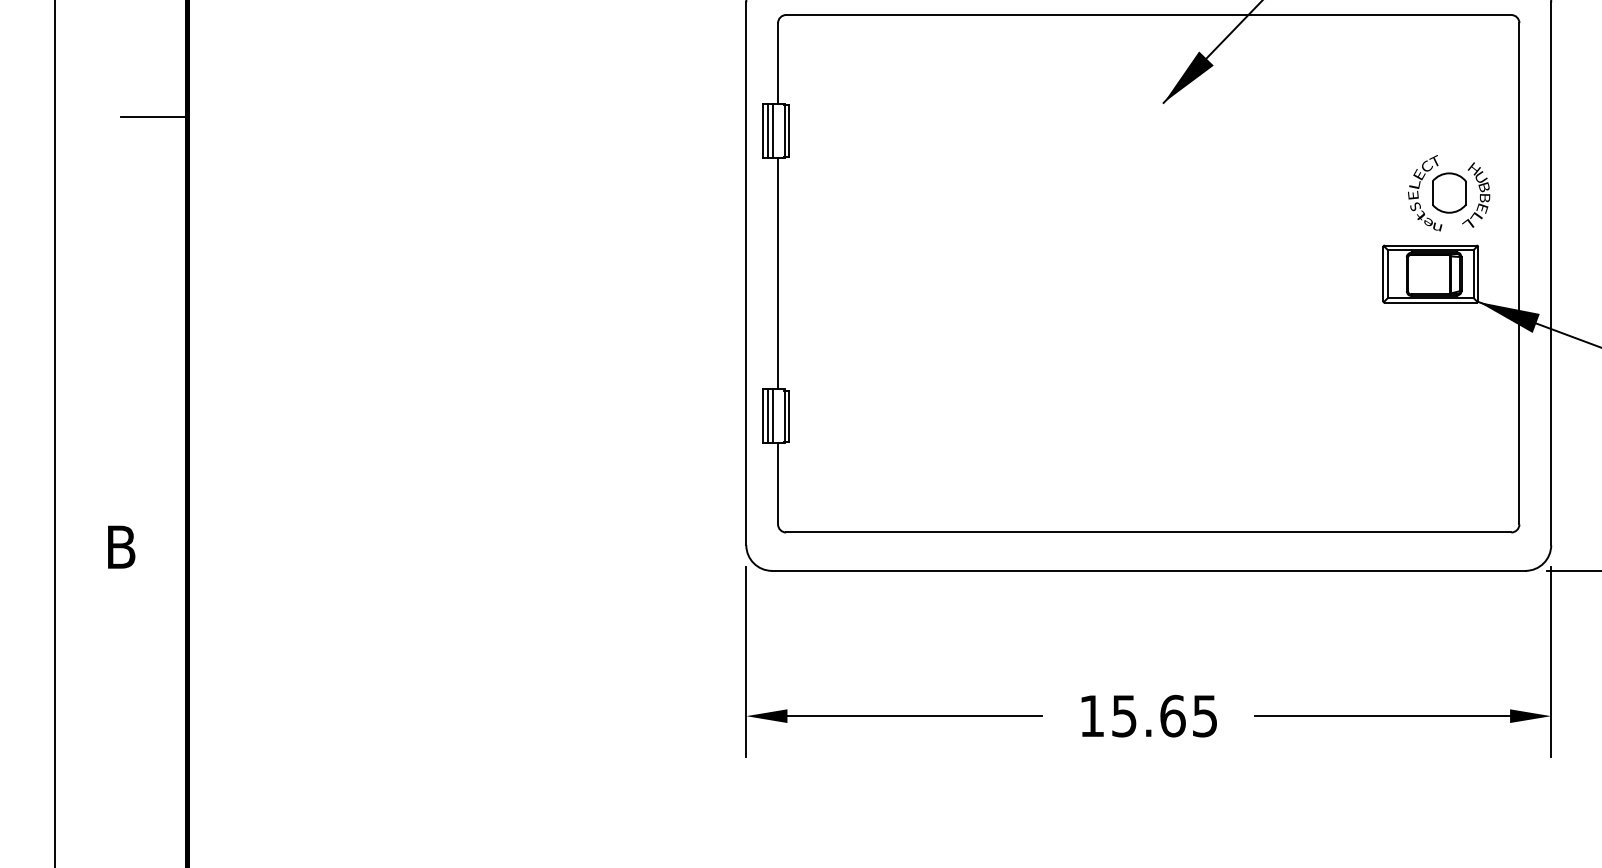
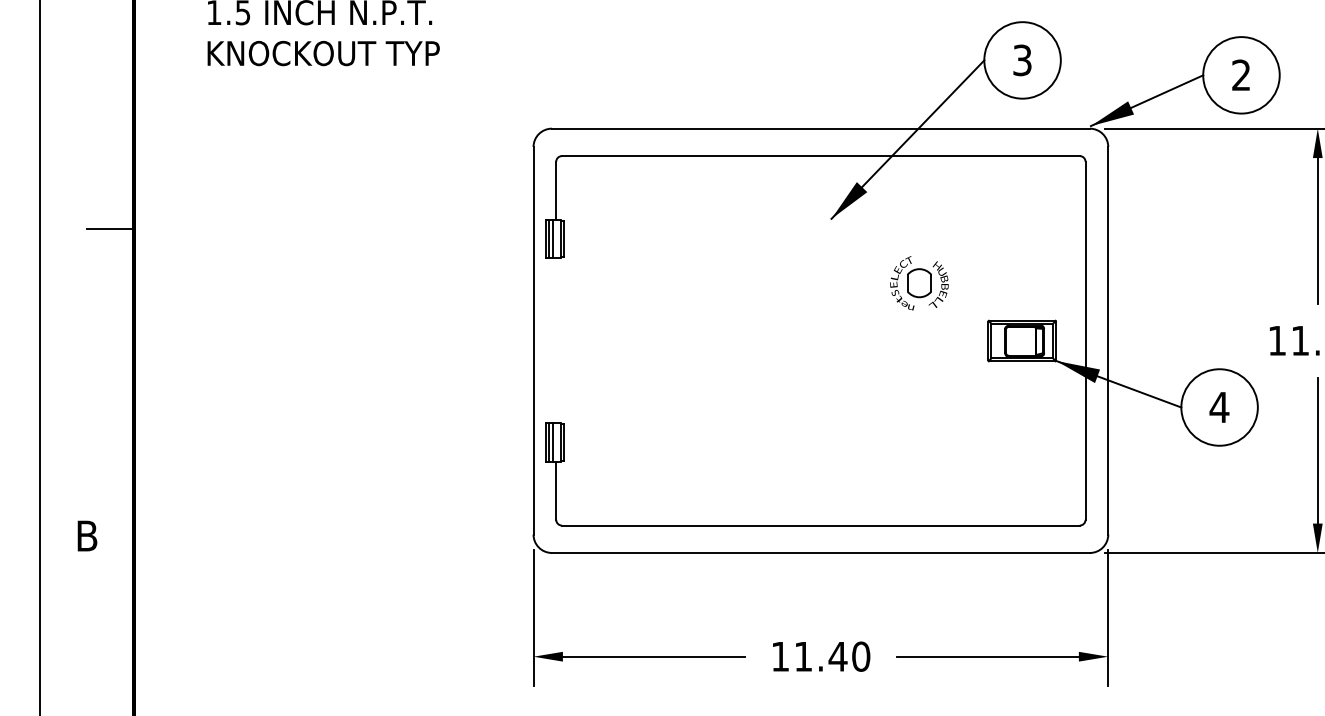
part: (1449, 193) -> (919, 283), moved
line: (778, 273) -> (556, 340), removed
text: (1165, 715) -> (832, 656), 15.65 -> 11.40

